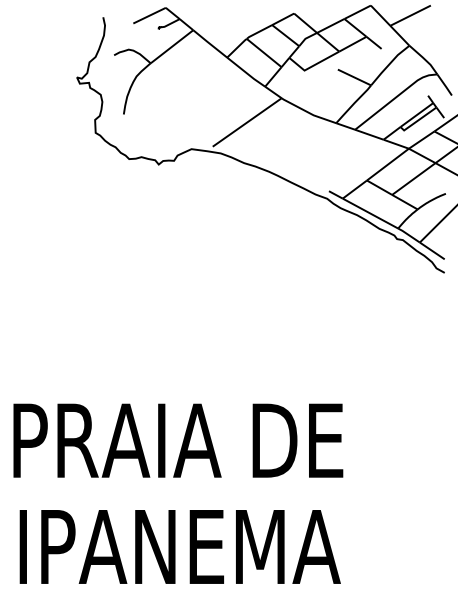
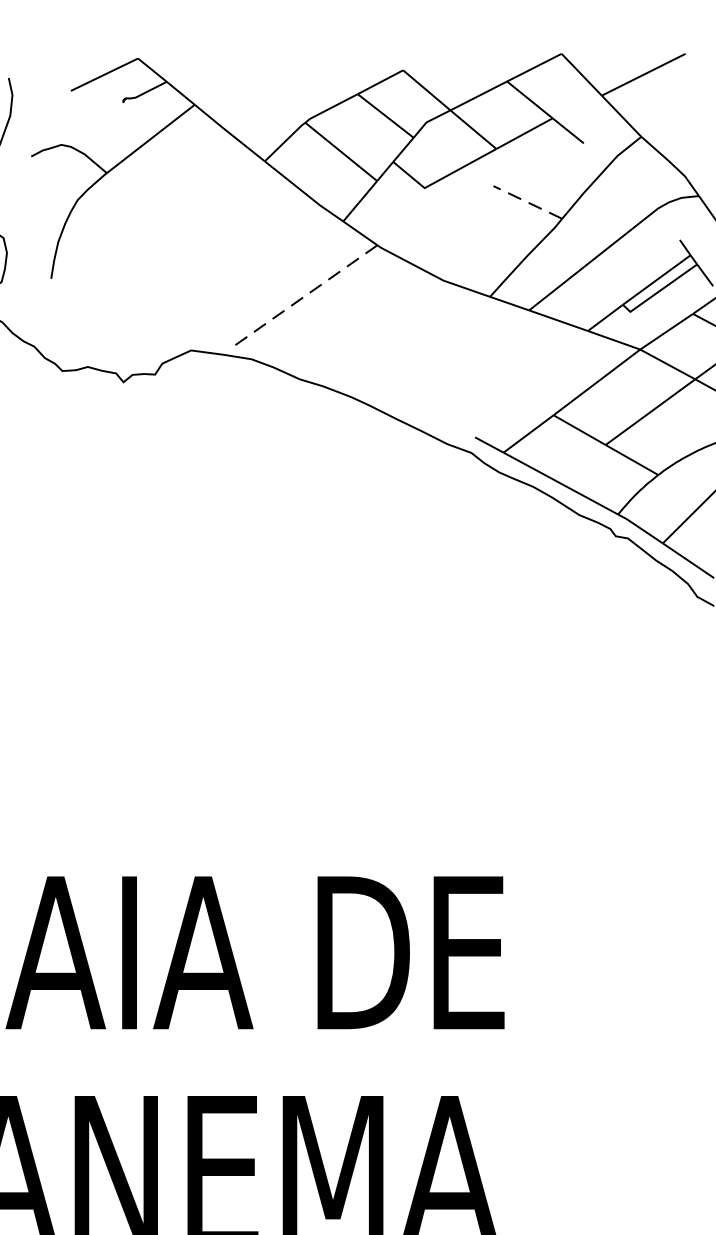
line: (354, 77) -> (527, 202), solid -> dashed
line: (246, 122) -> (304, 295), solid -> dashed

